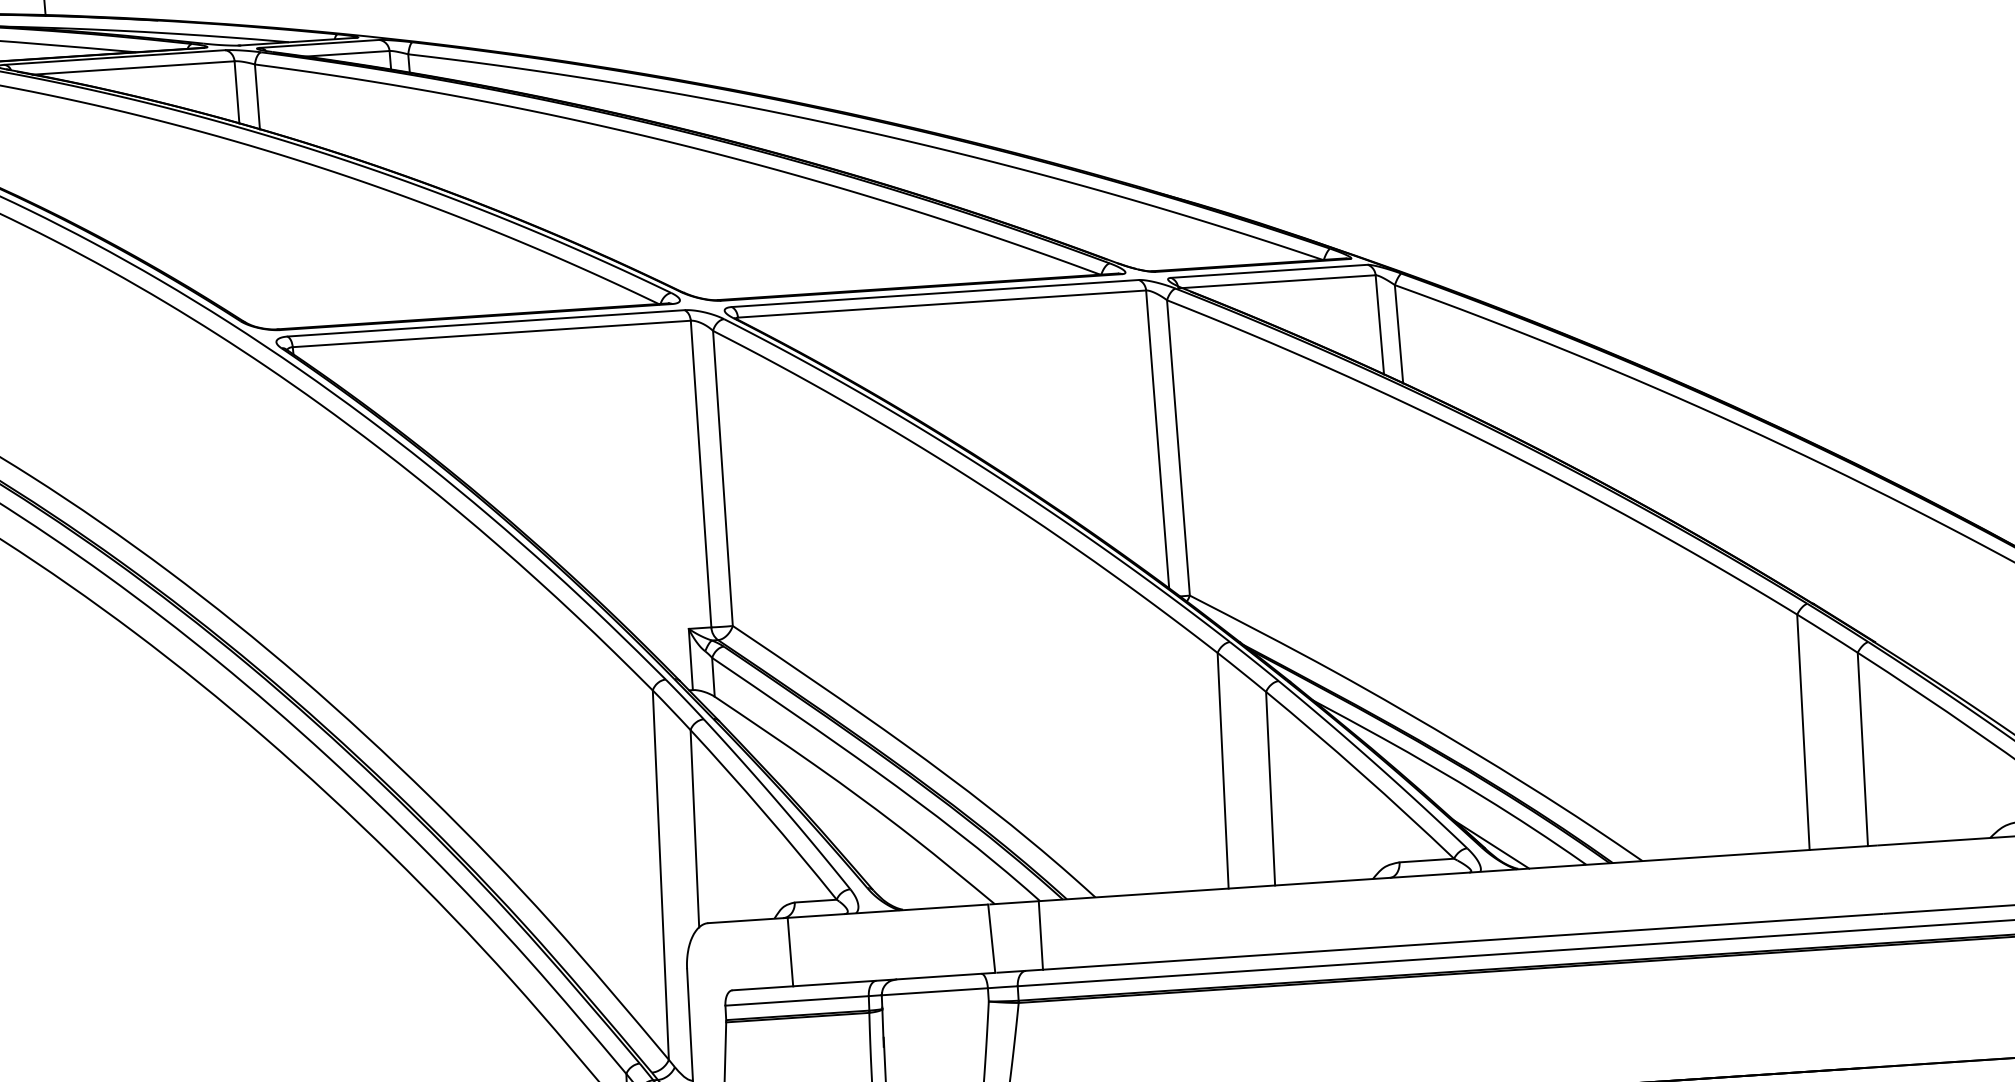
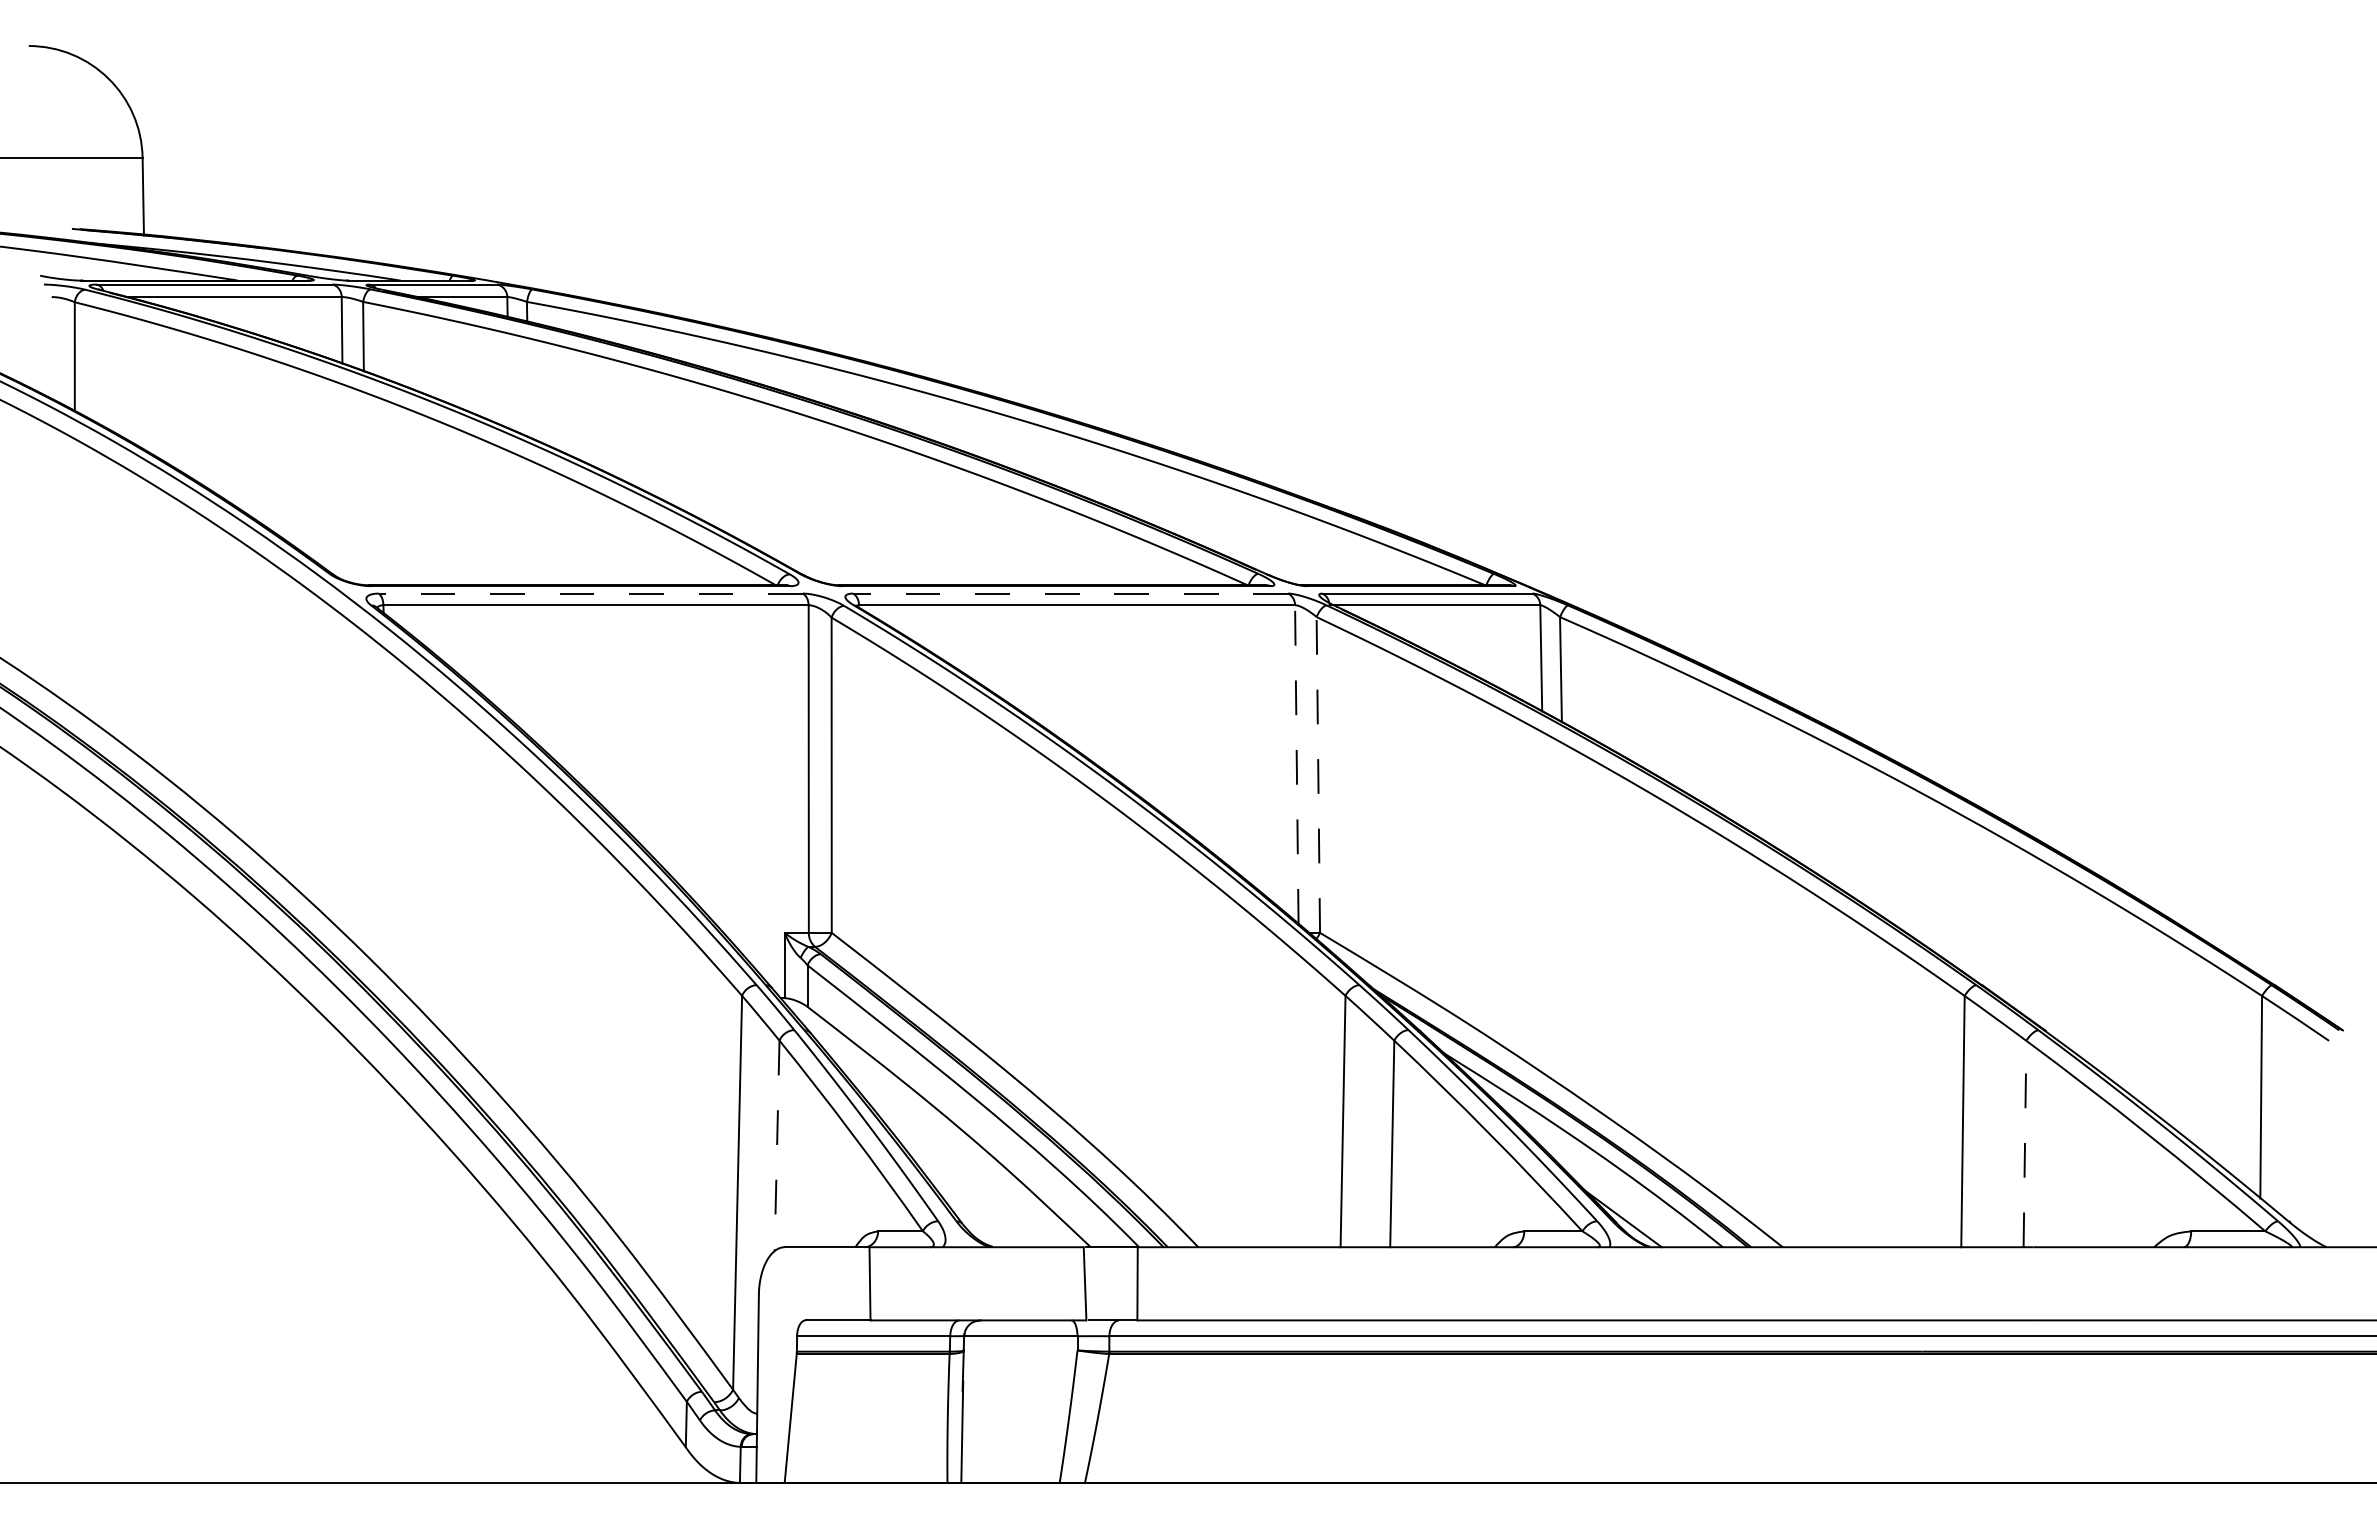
line: (935, 293) -> (1070, 593), solid -> dashed
line: (485, 323) -> (590, 593), solid -> dashed
line: (1157, 439) -> (1296, 764), solid -> dashed
line: (1178, 448) -> (1318, 775), solid -> dashed
line: (1863, 748) -> (2025, 1143), solid -> dashed
line: (695, 829) -> (777, 1146), solid -> dashed

